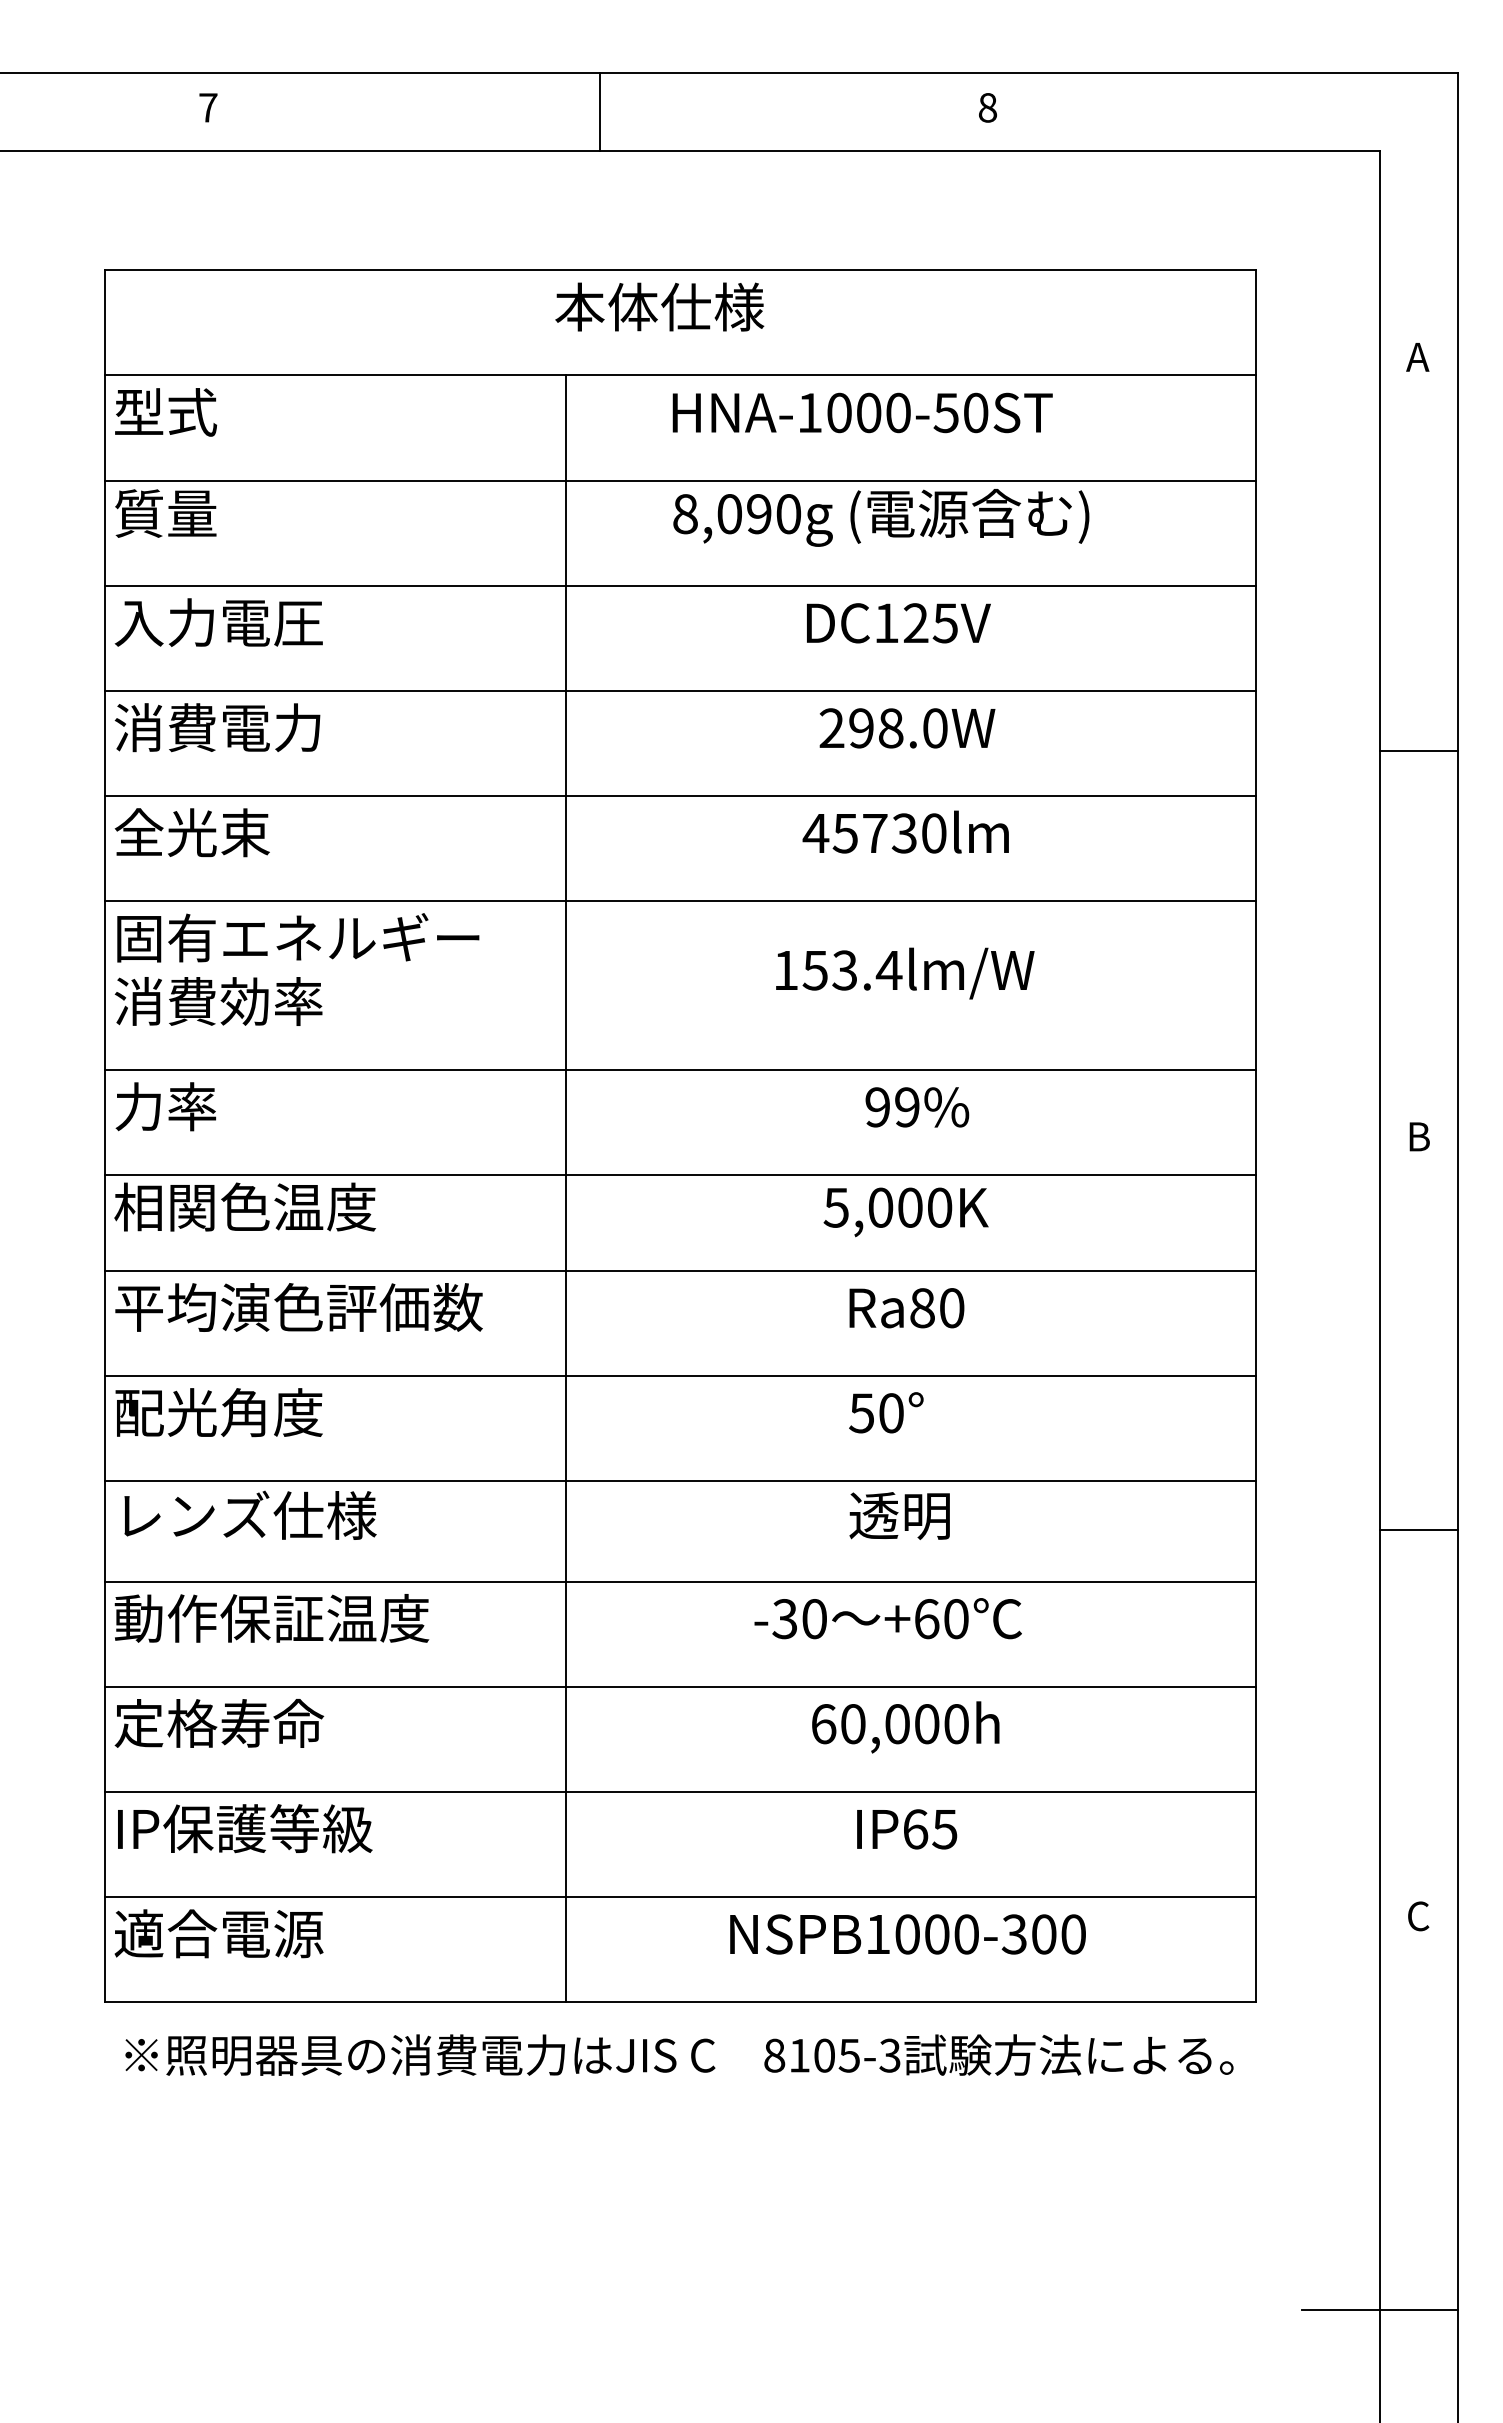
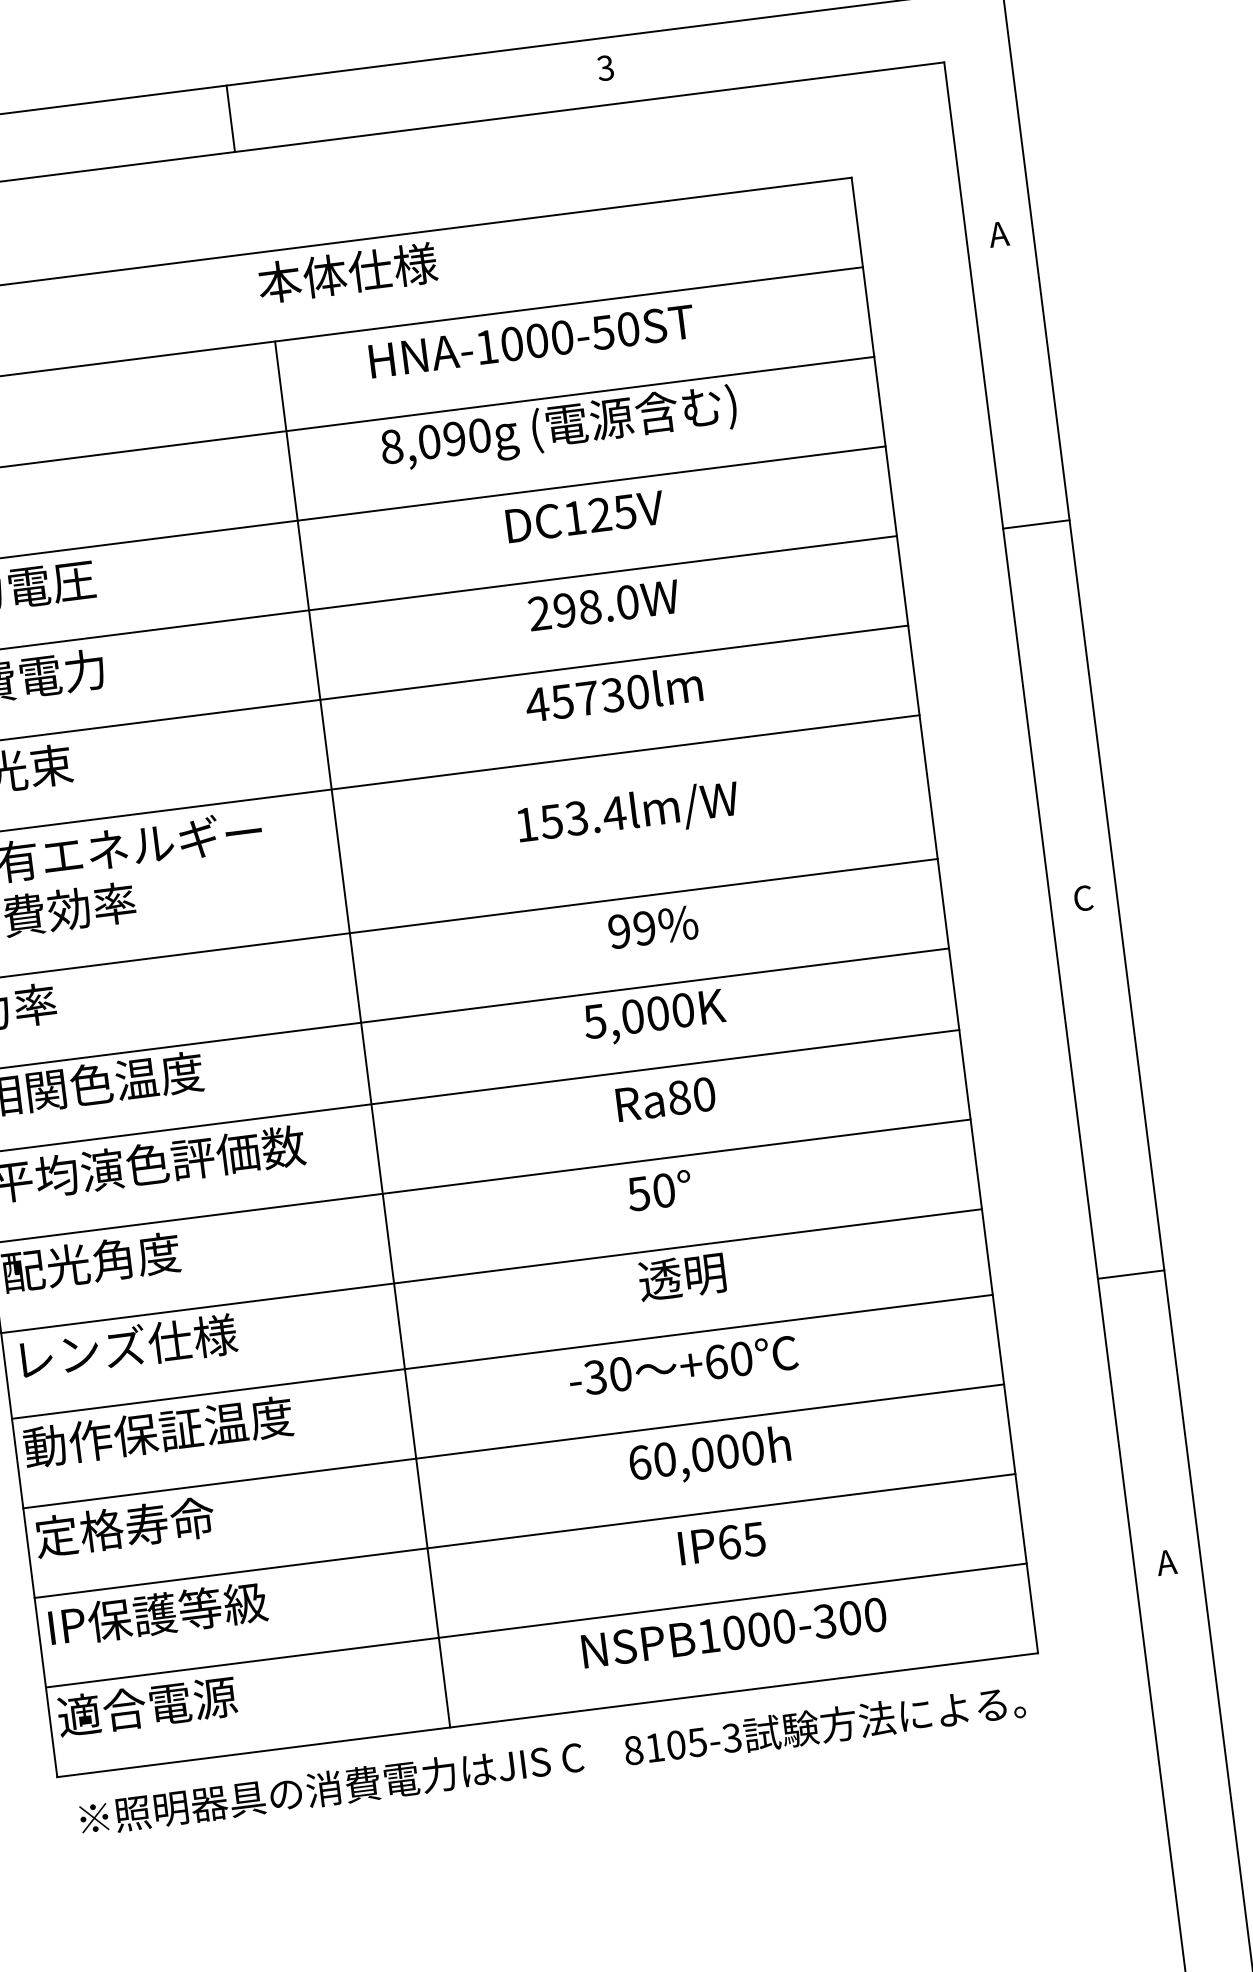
text: (987, 107) -> (605, 67), 8 -> 3
line: (600, 111) -> (230, 118), moved
line: (1418, 750) -> (1036, 524), moved
text: (1418, 1136) -> (1083, 898), B -> C
line: (1418, 1530) -> (1130, 1274), moved
text: (1417, 1916) -> (1166, 1562), C -> A
line: (1379, 2309) -> (1176, 1901), removed

